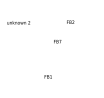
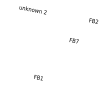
text: (47, 76) -> (37, 77), moved

